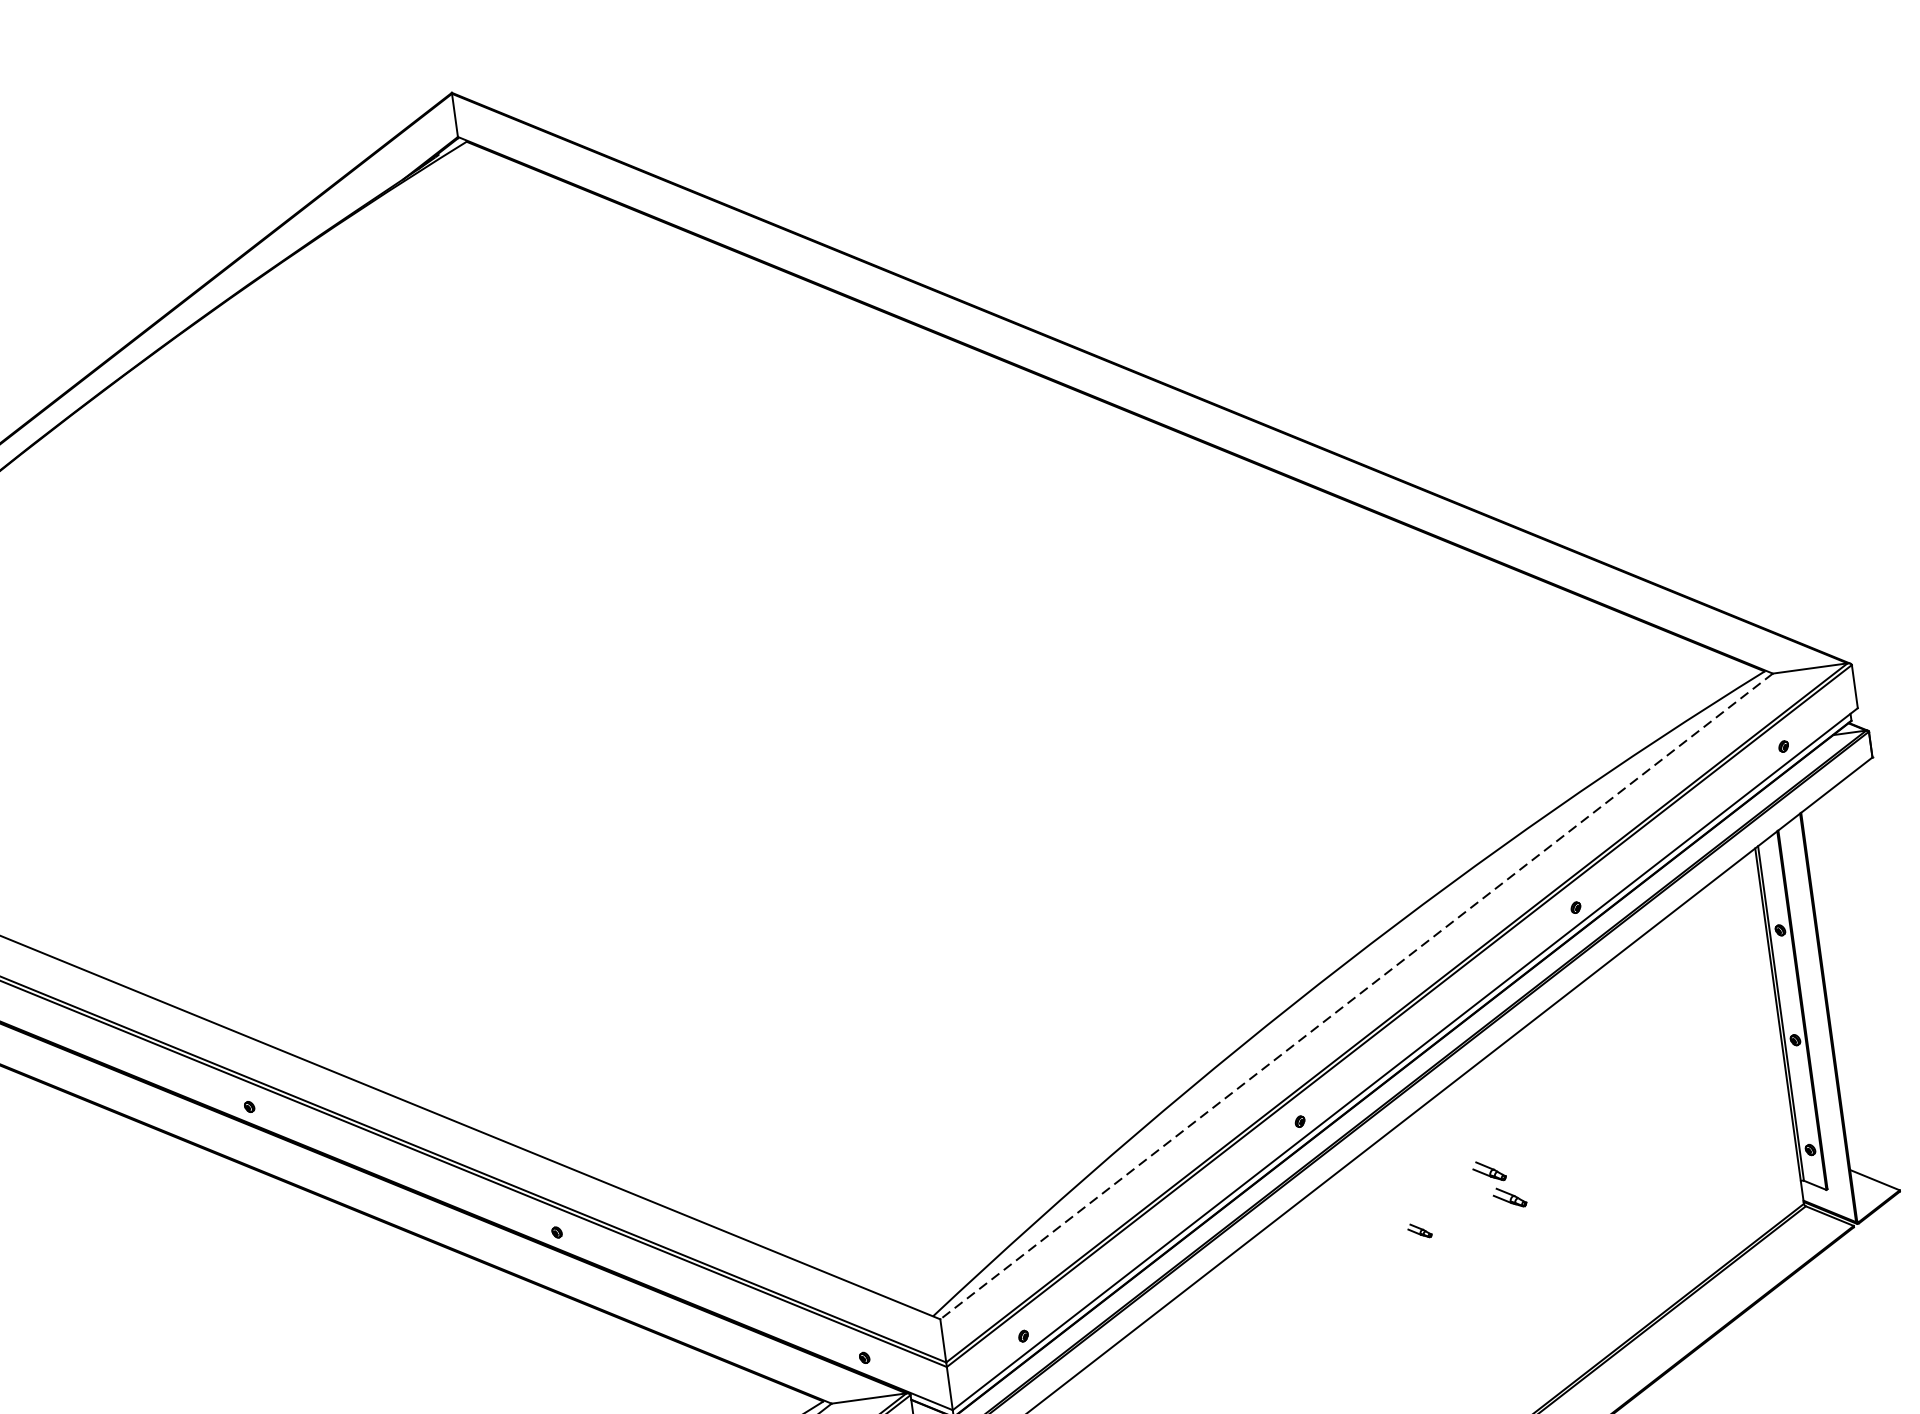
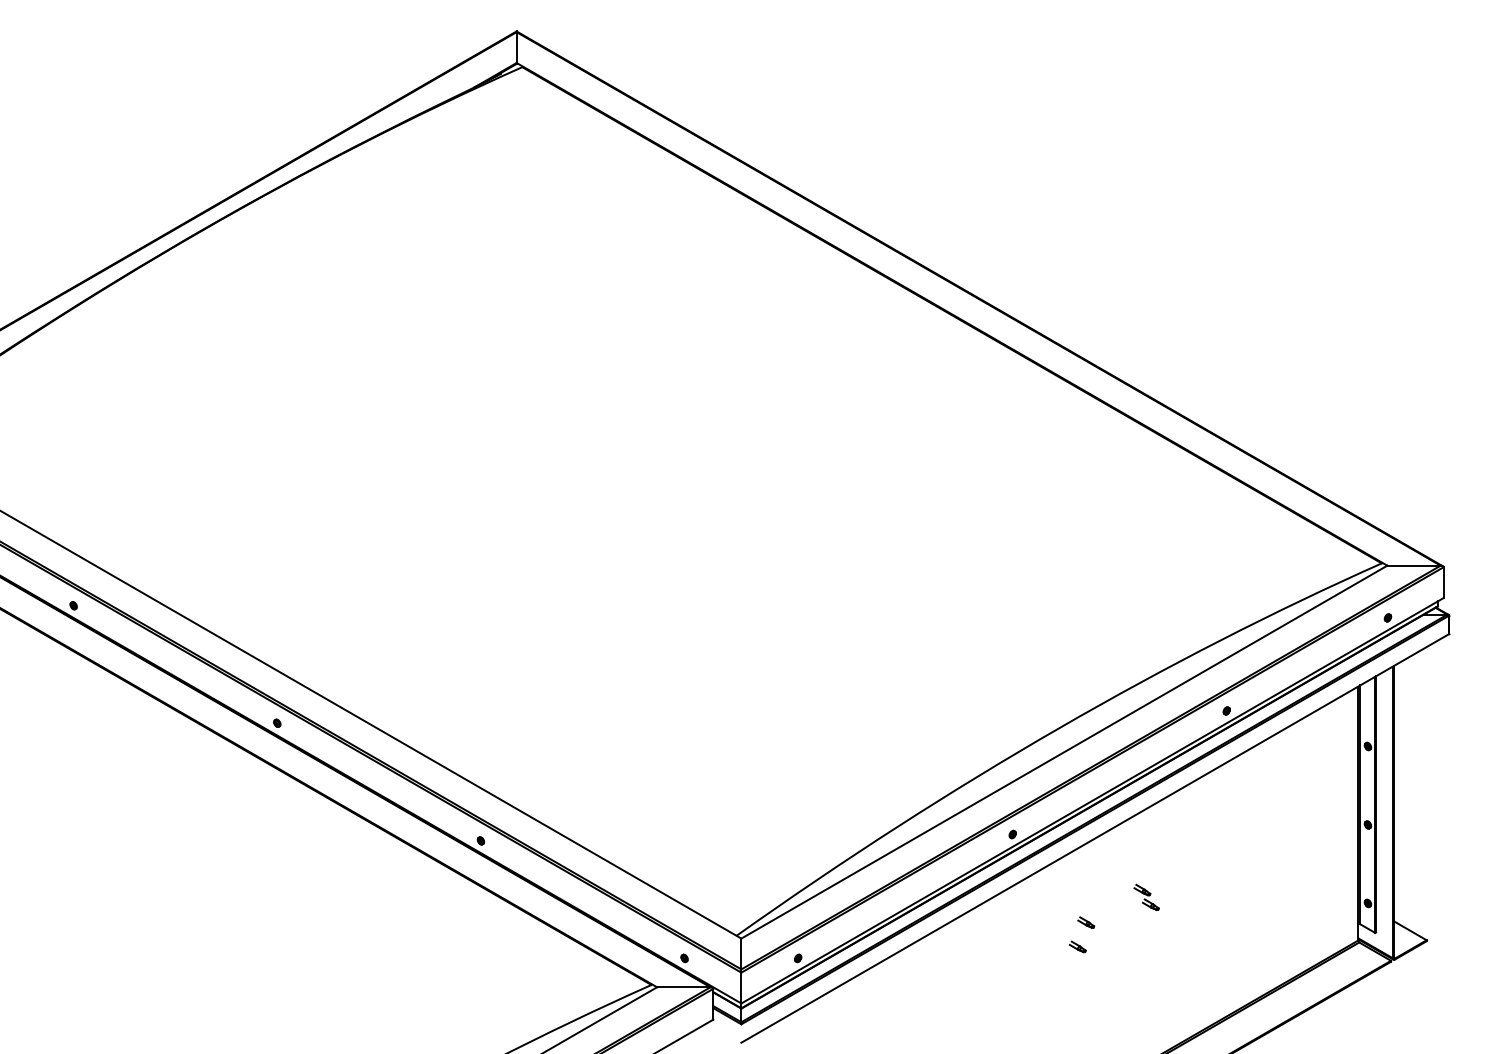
line: (1356, 996) -> (1064, 752), dashed -> solid
part: (1499, 1182) -> (1146, 896), size x0.71
part: (1412, 1265) -> (1077, 946), added

